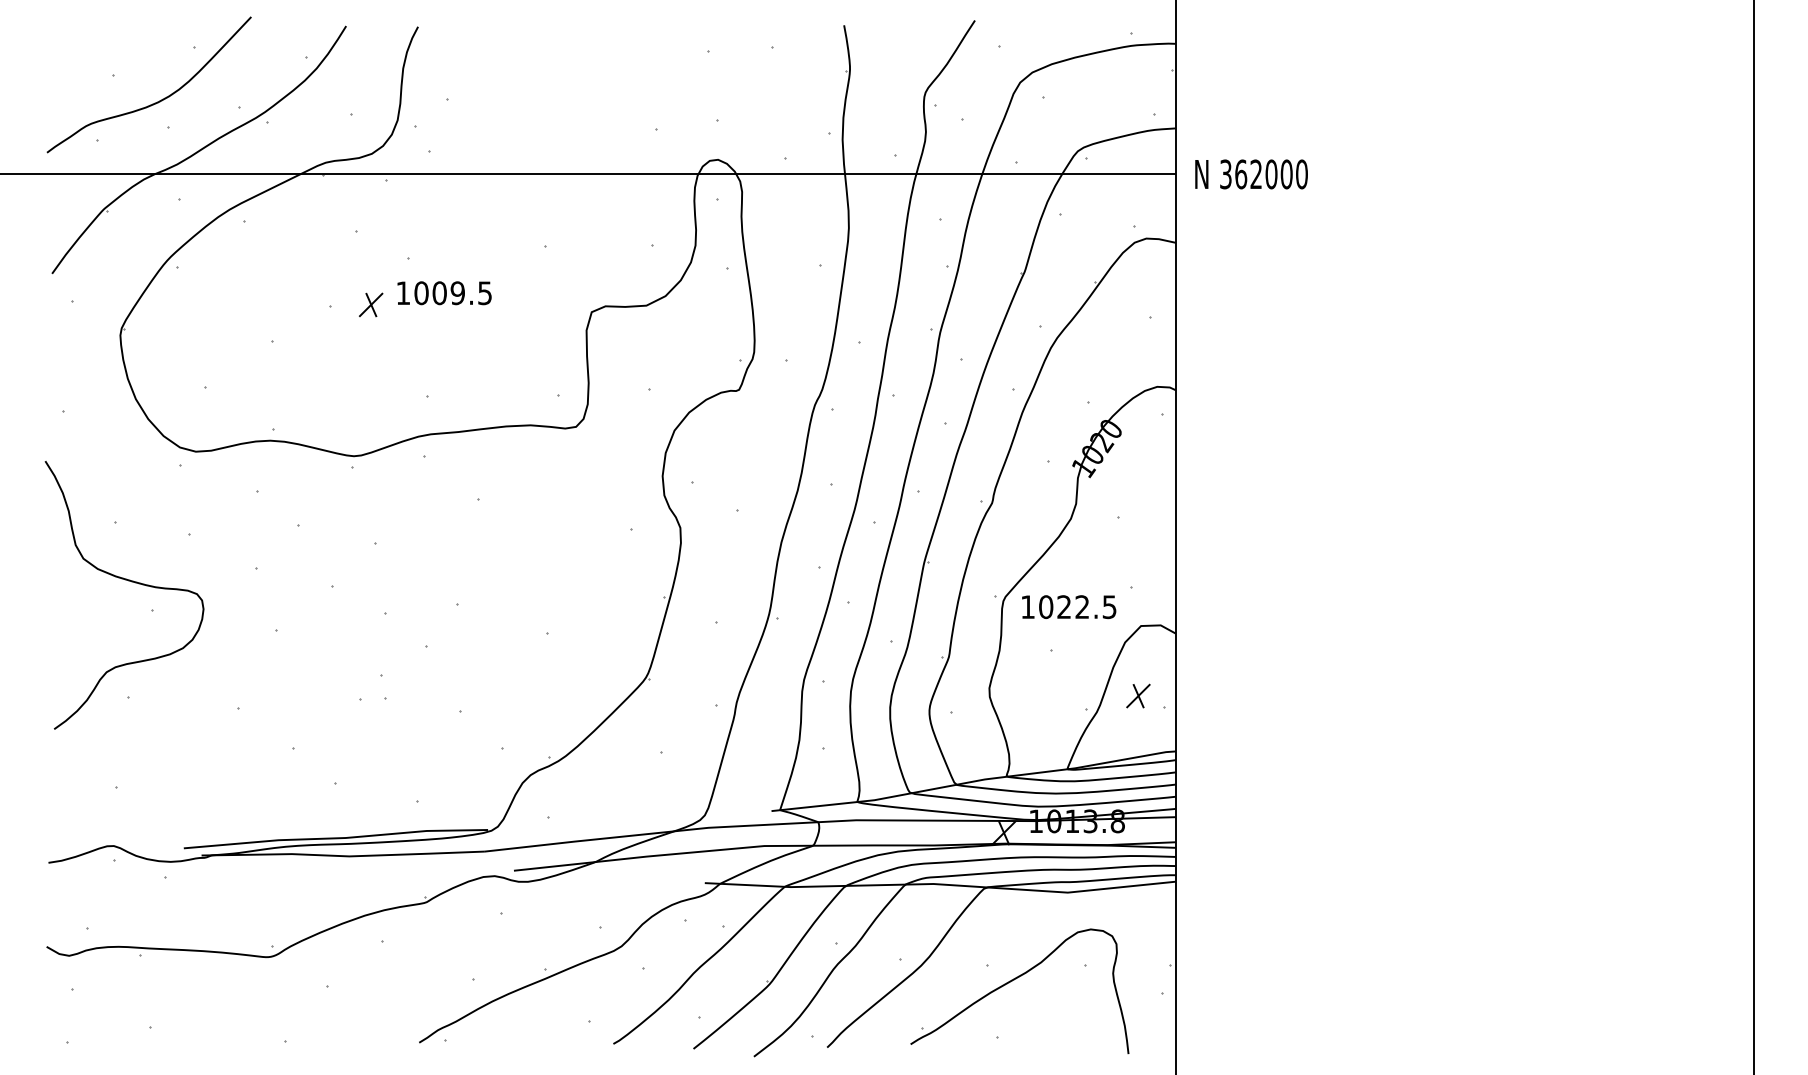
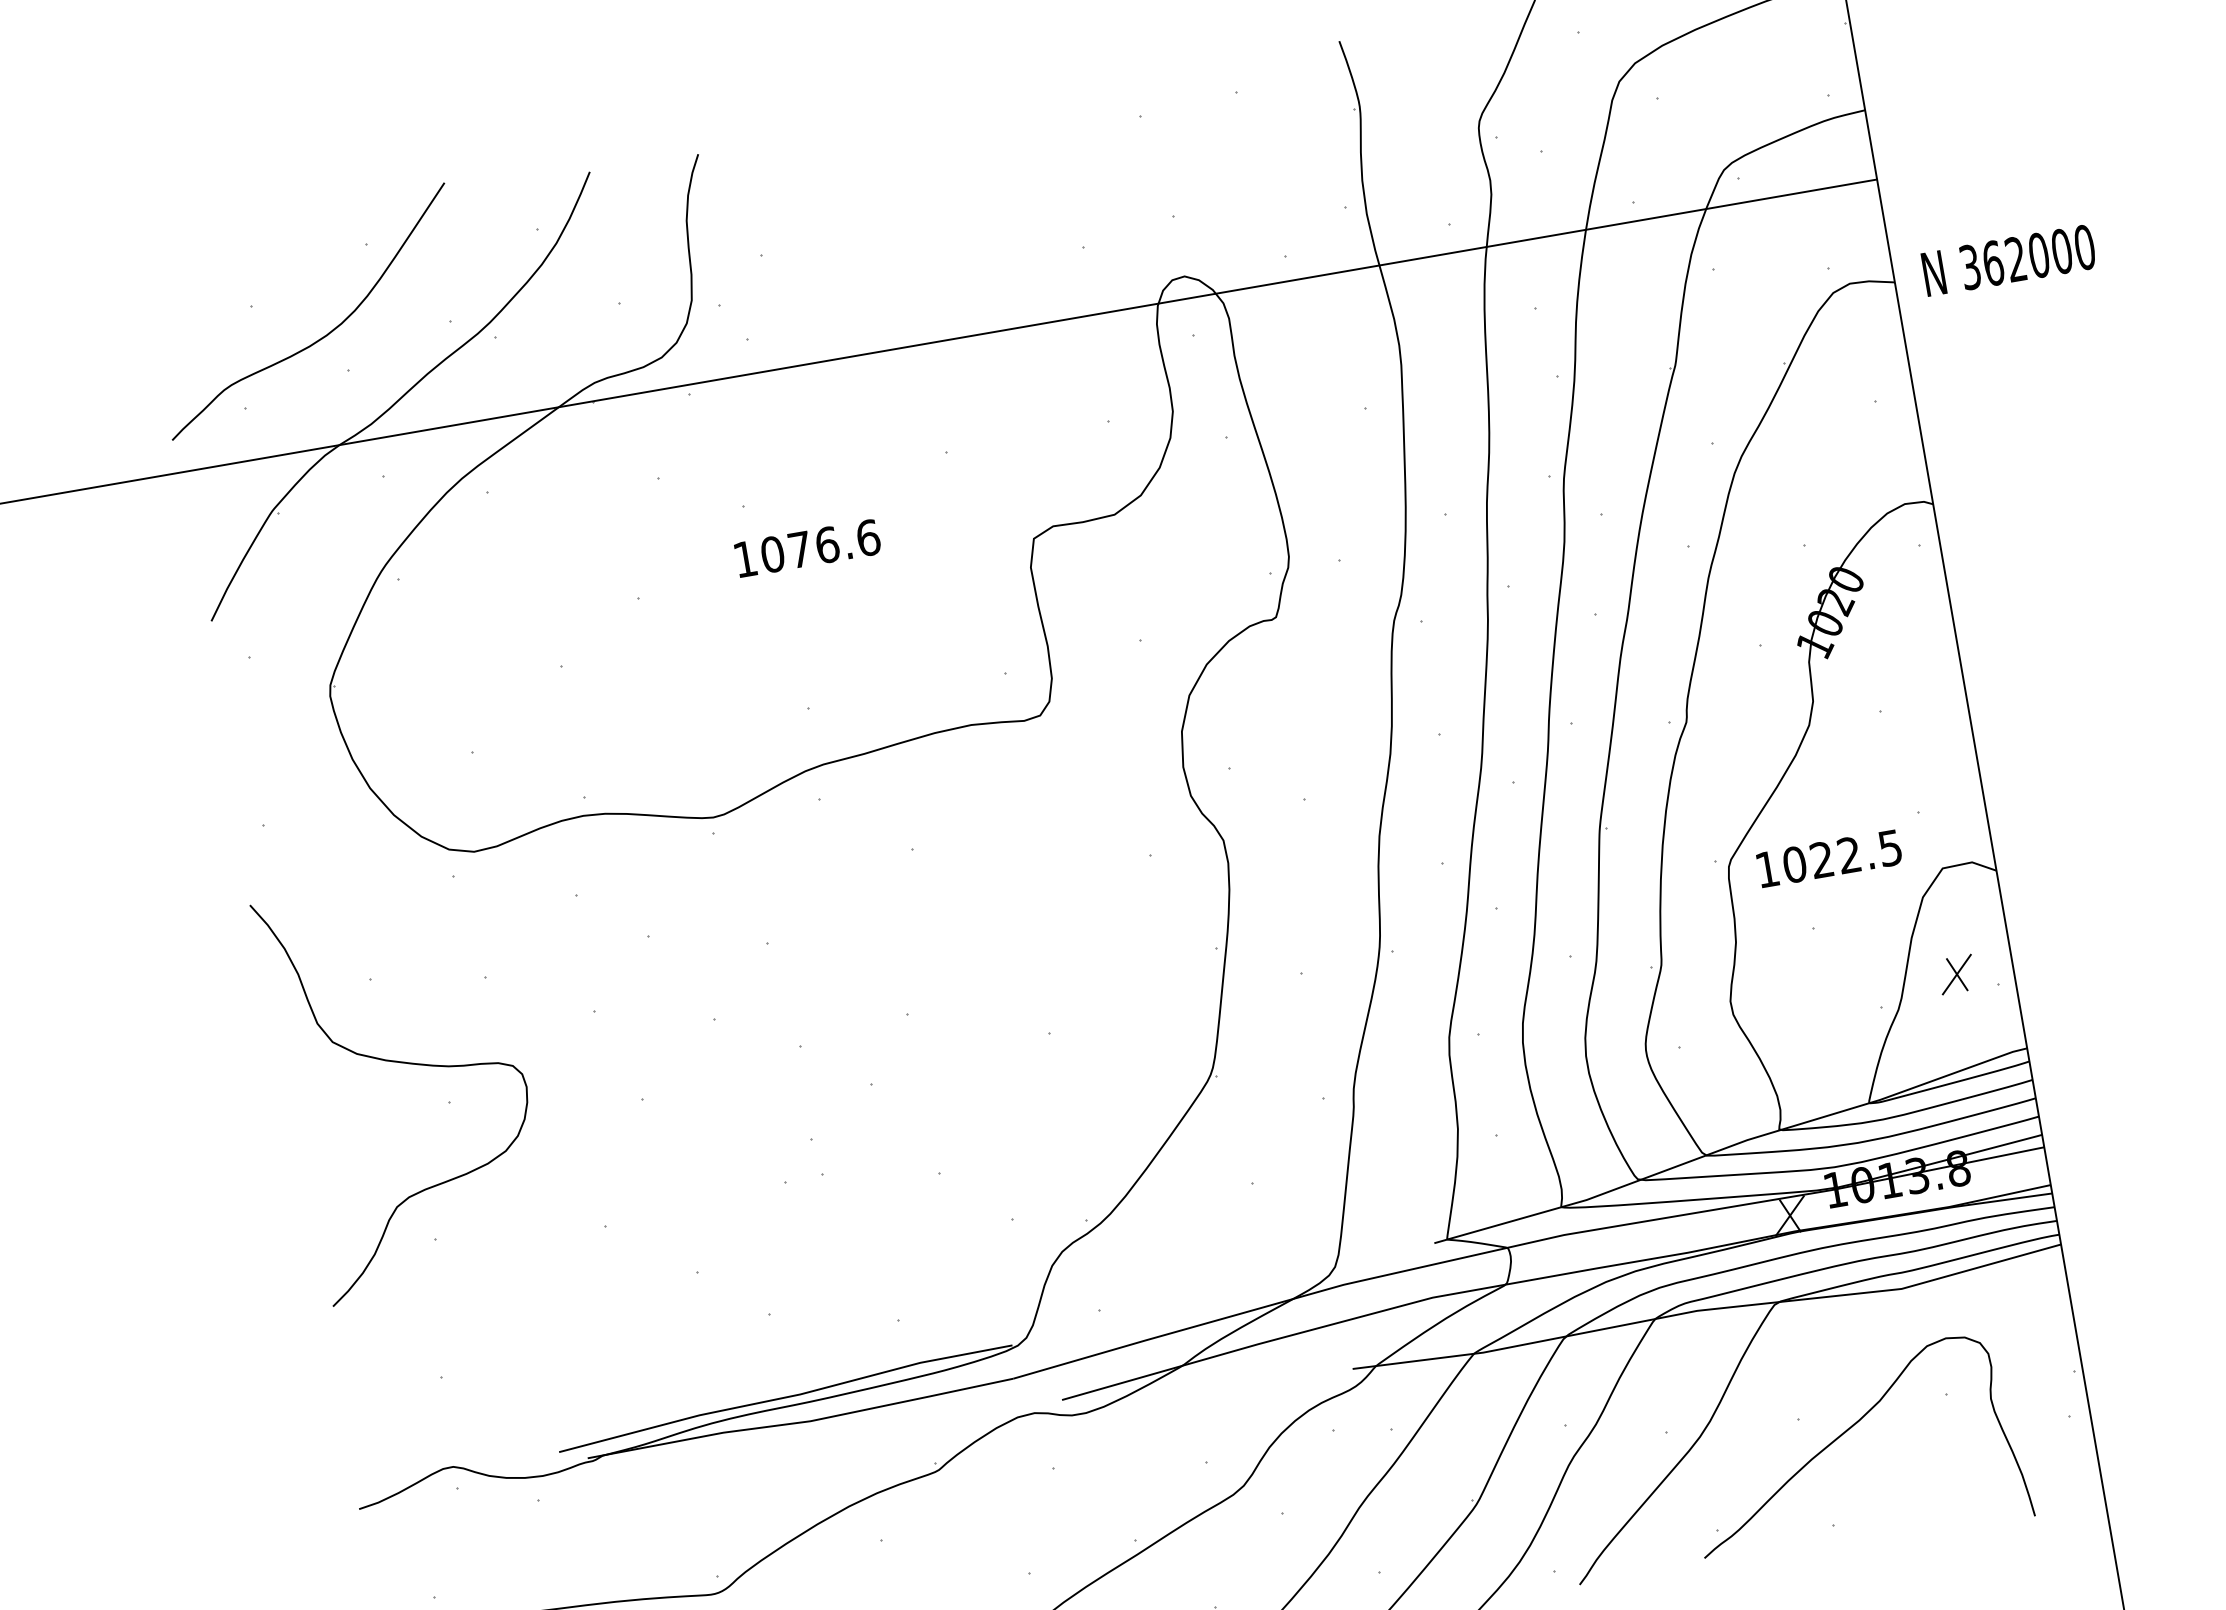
text: (1251, 174) -> (2008, 260), moved
text: (462, 293) -> (834, 544), 1009.5 -> 1076.6
part: (371, 304) -> (700, 584), removed

